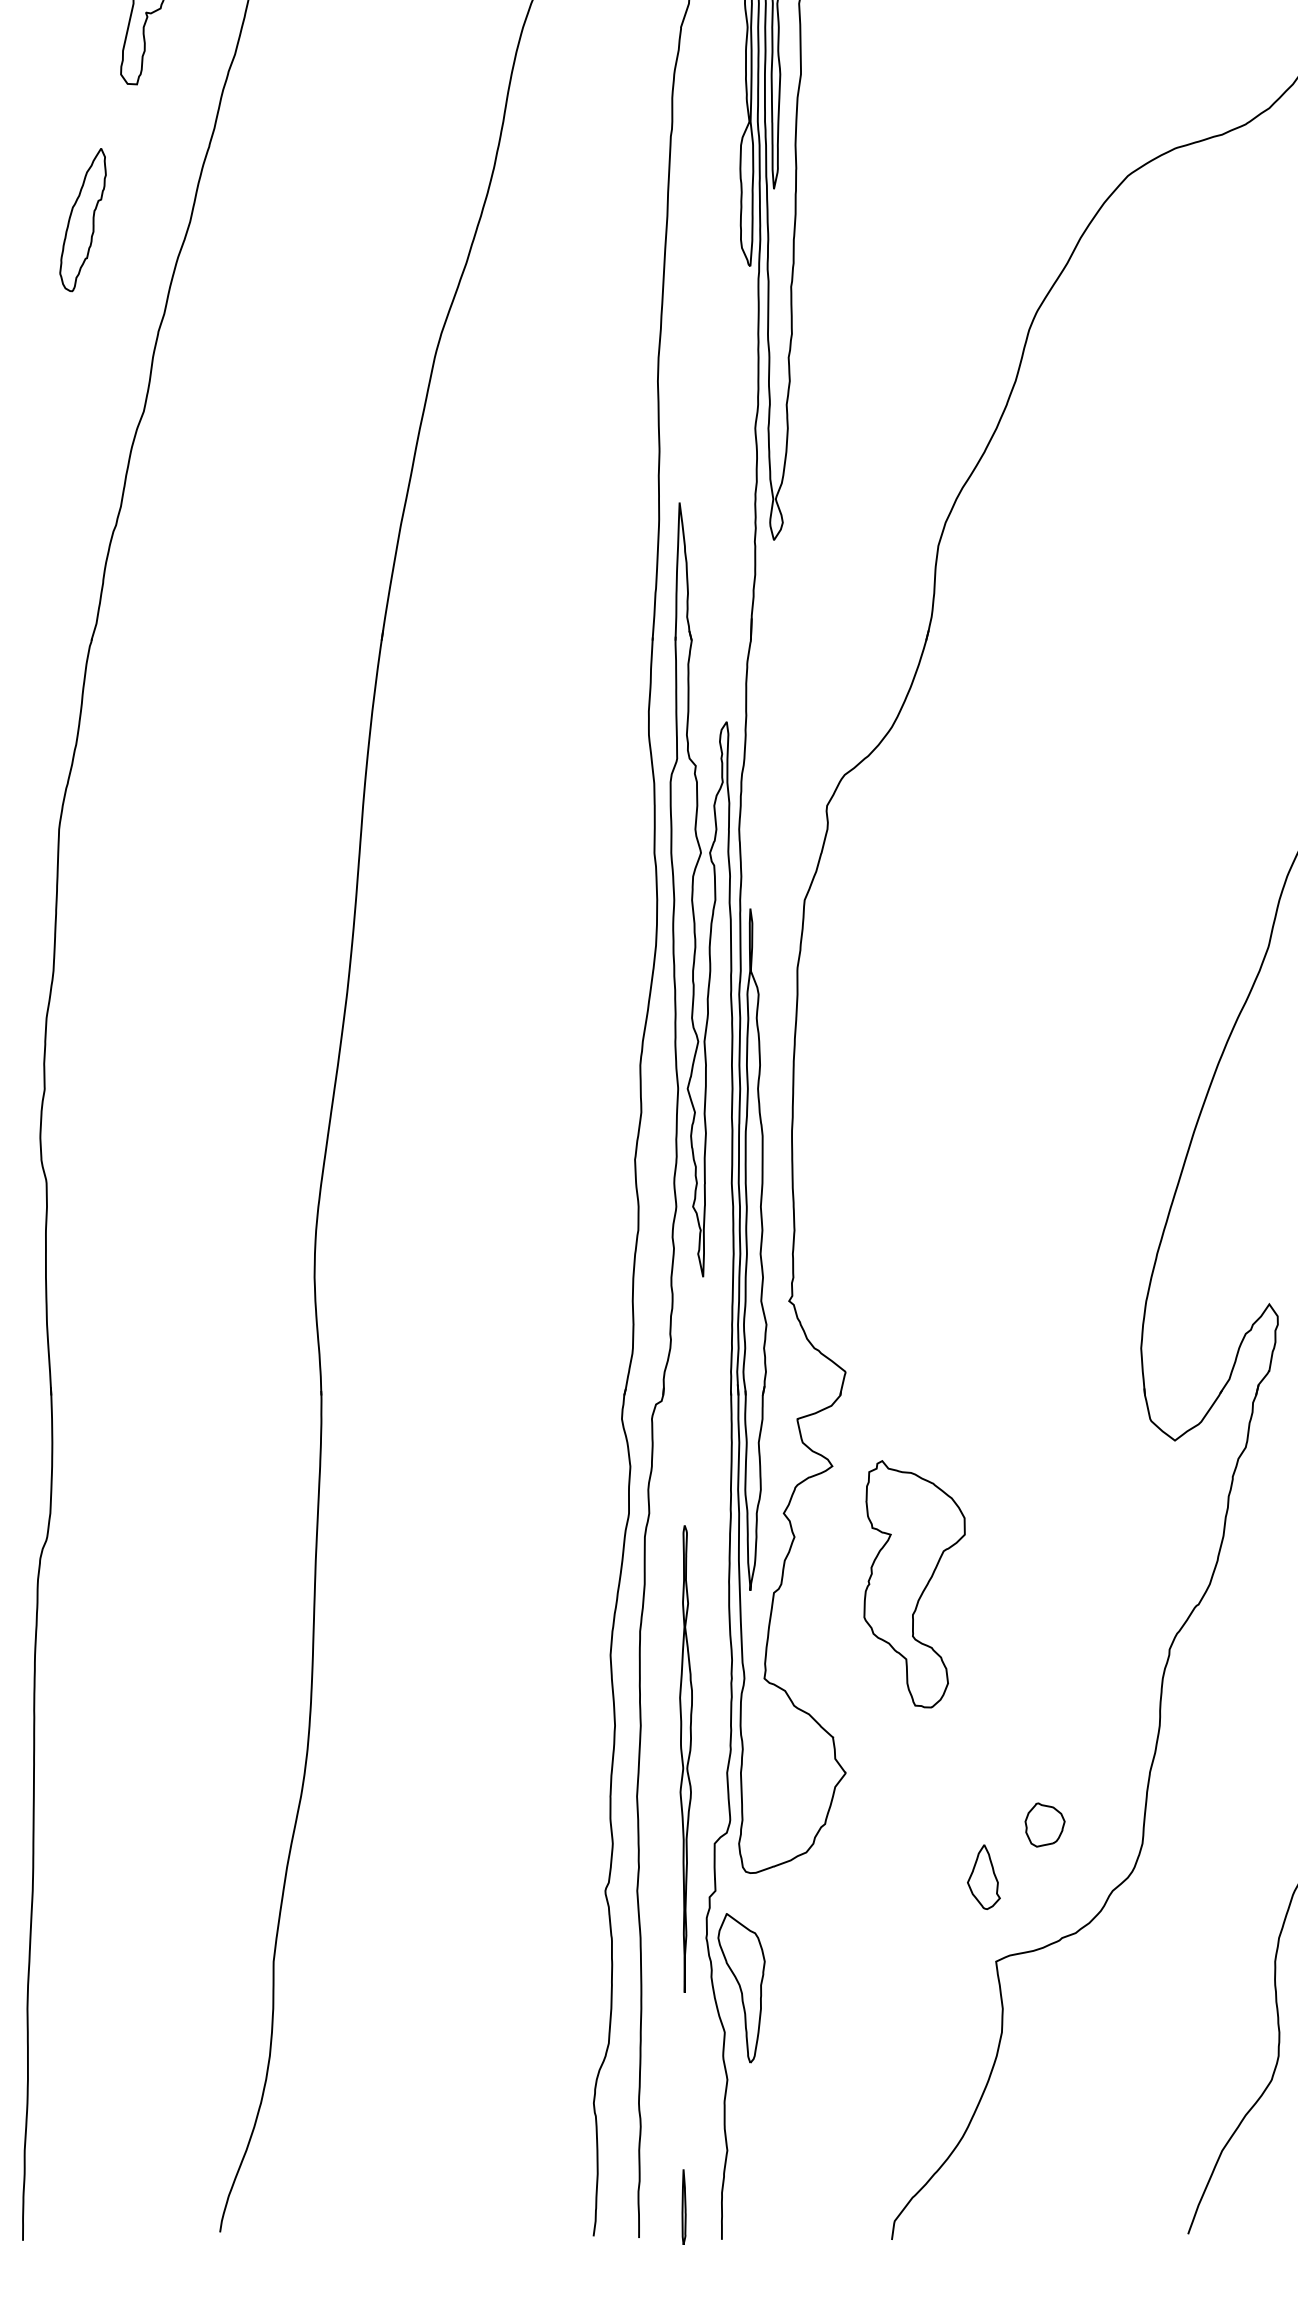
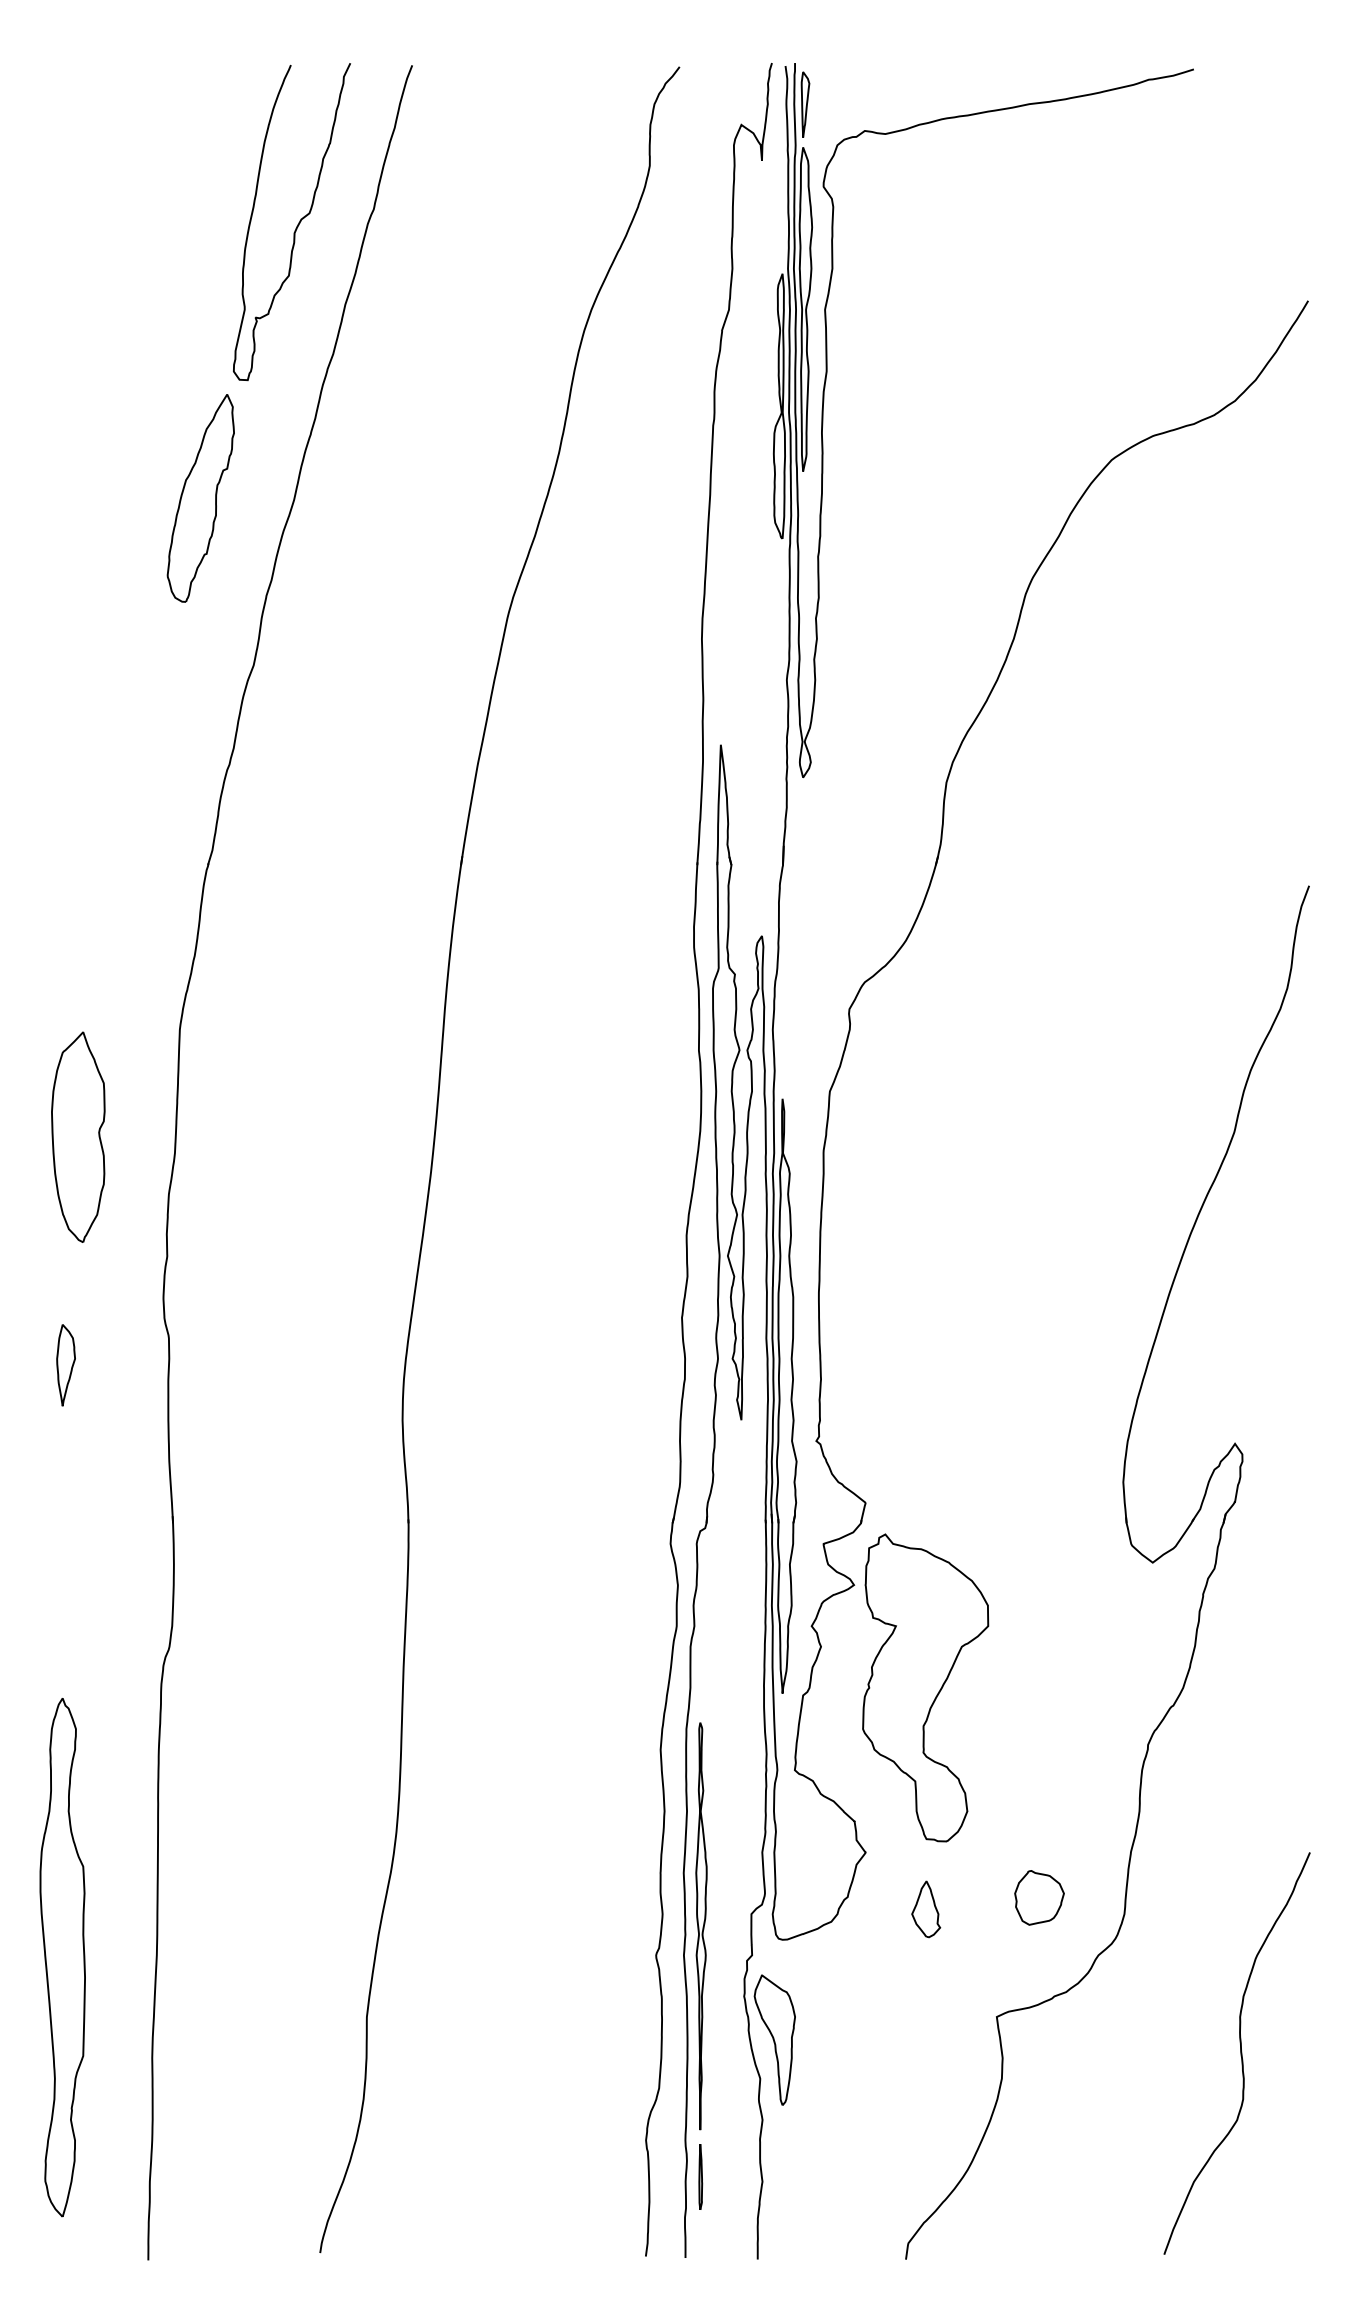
part: (82, 220) -> (200, 498), size x1.67
part: (914, 1583) -> (925, 1687), size x1.43
part: (686, 1759) -> (701, 1926), moved
part: (1045, 1824) -> (1039, 1897), size x1.43
part: (984, 1877) -> (926, 1909), moved
part: (683, 2206) -> (700, 2176), moved

